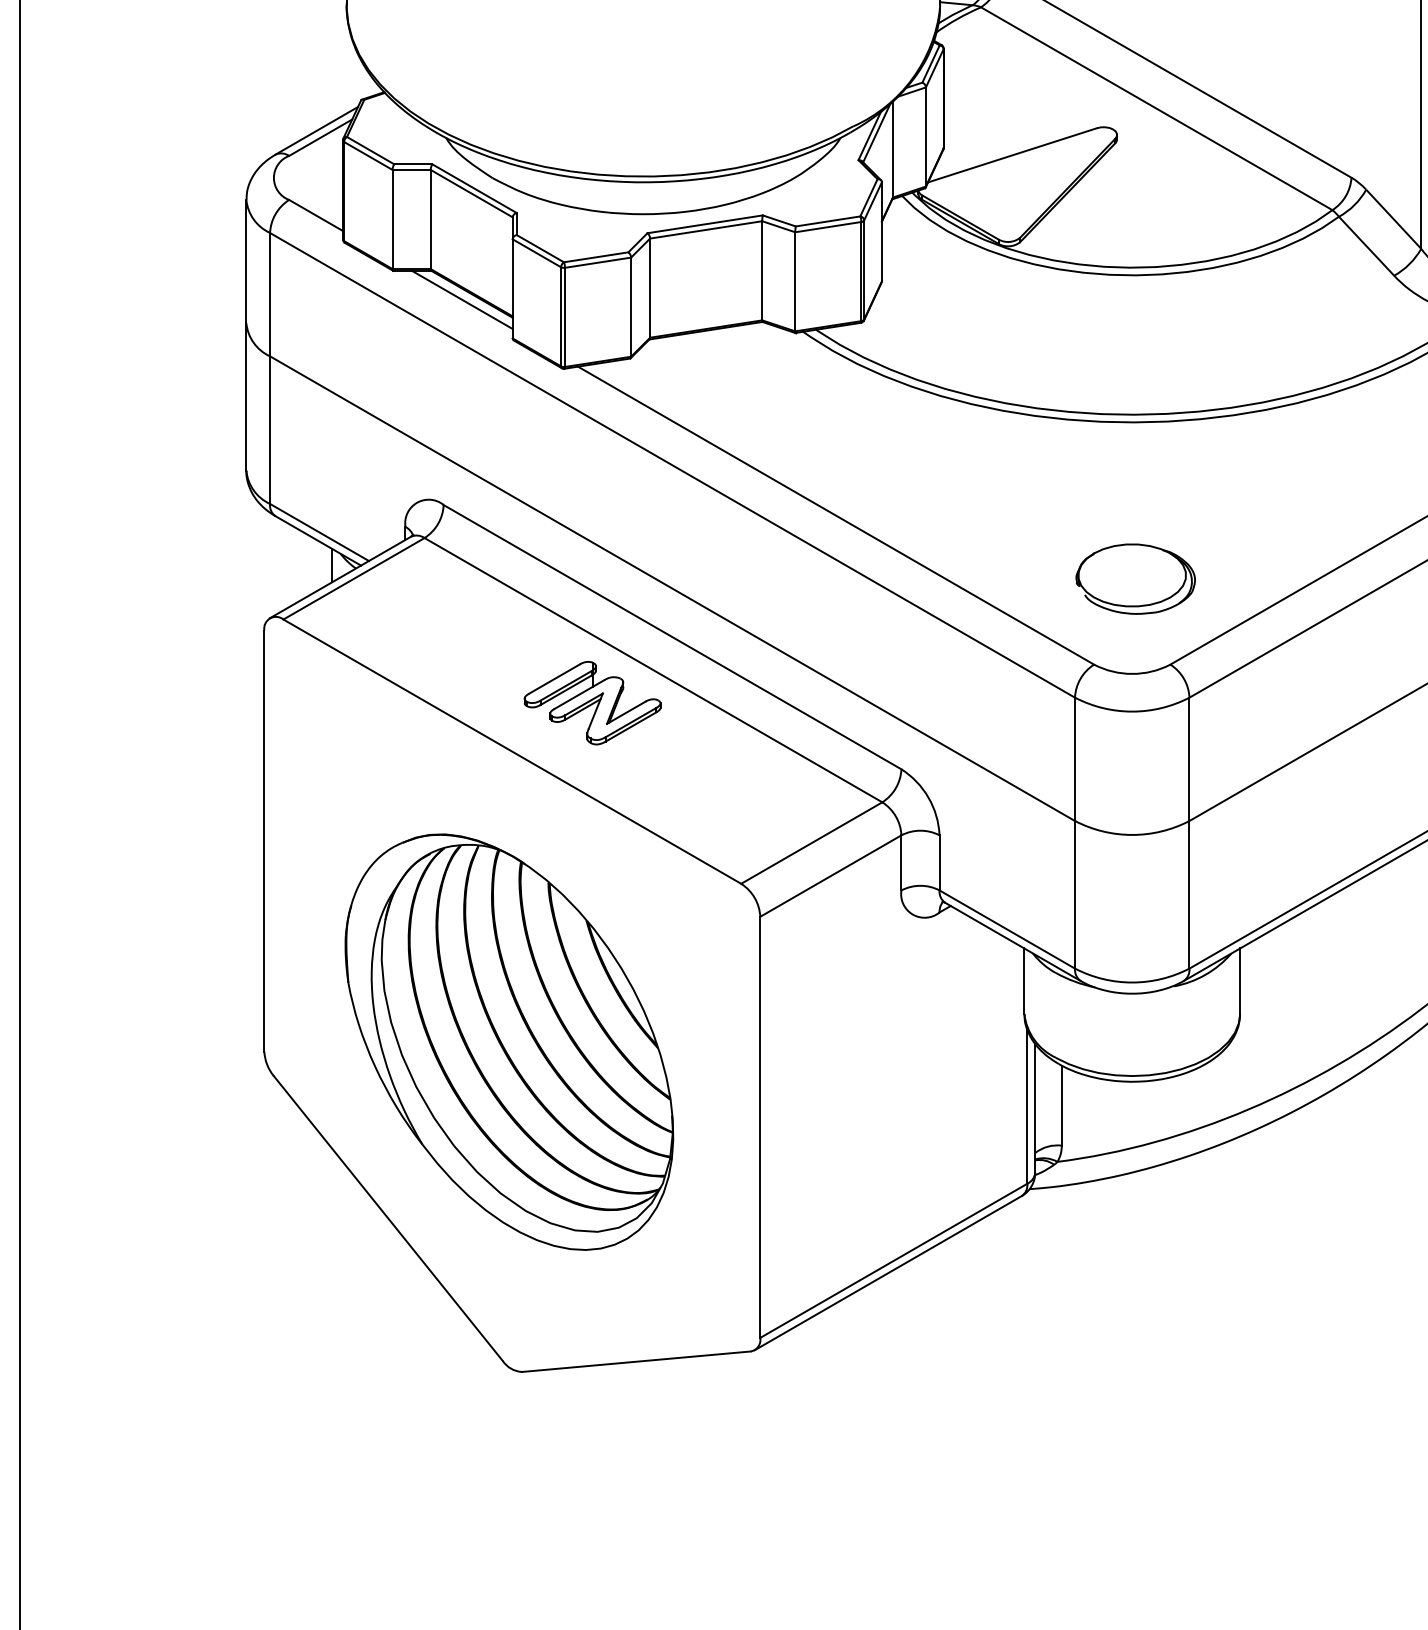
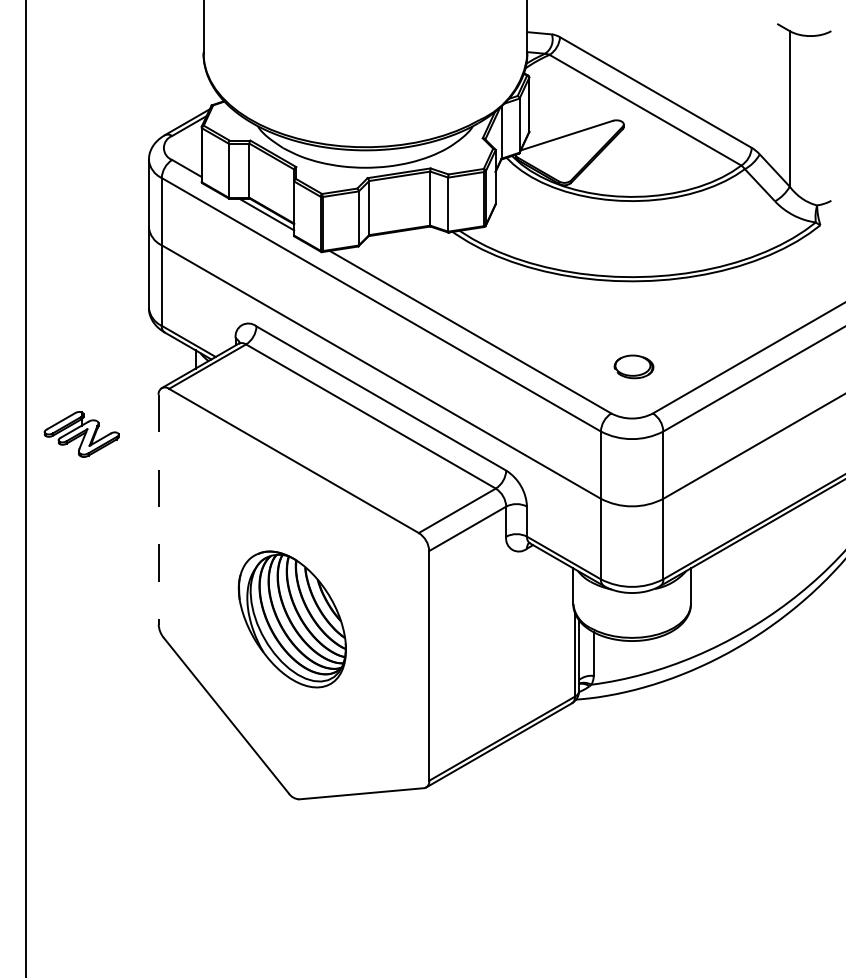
part: (1134, 578) -> (633, 366), size x0.6
part: (592, 703) -> (81, 434), moved
line: (264, 840) -> (158, 509), solid -> dashed
part: (509, 1042) -> (292, 619), size x0.6

